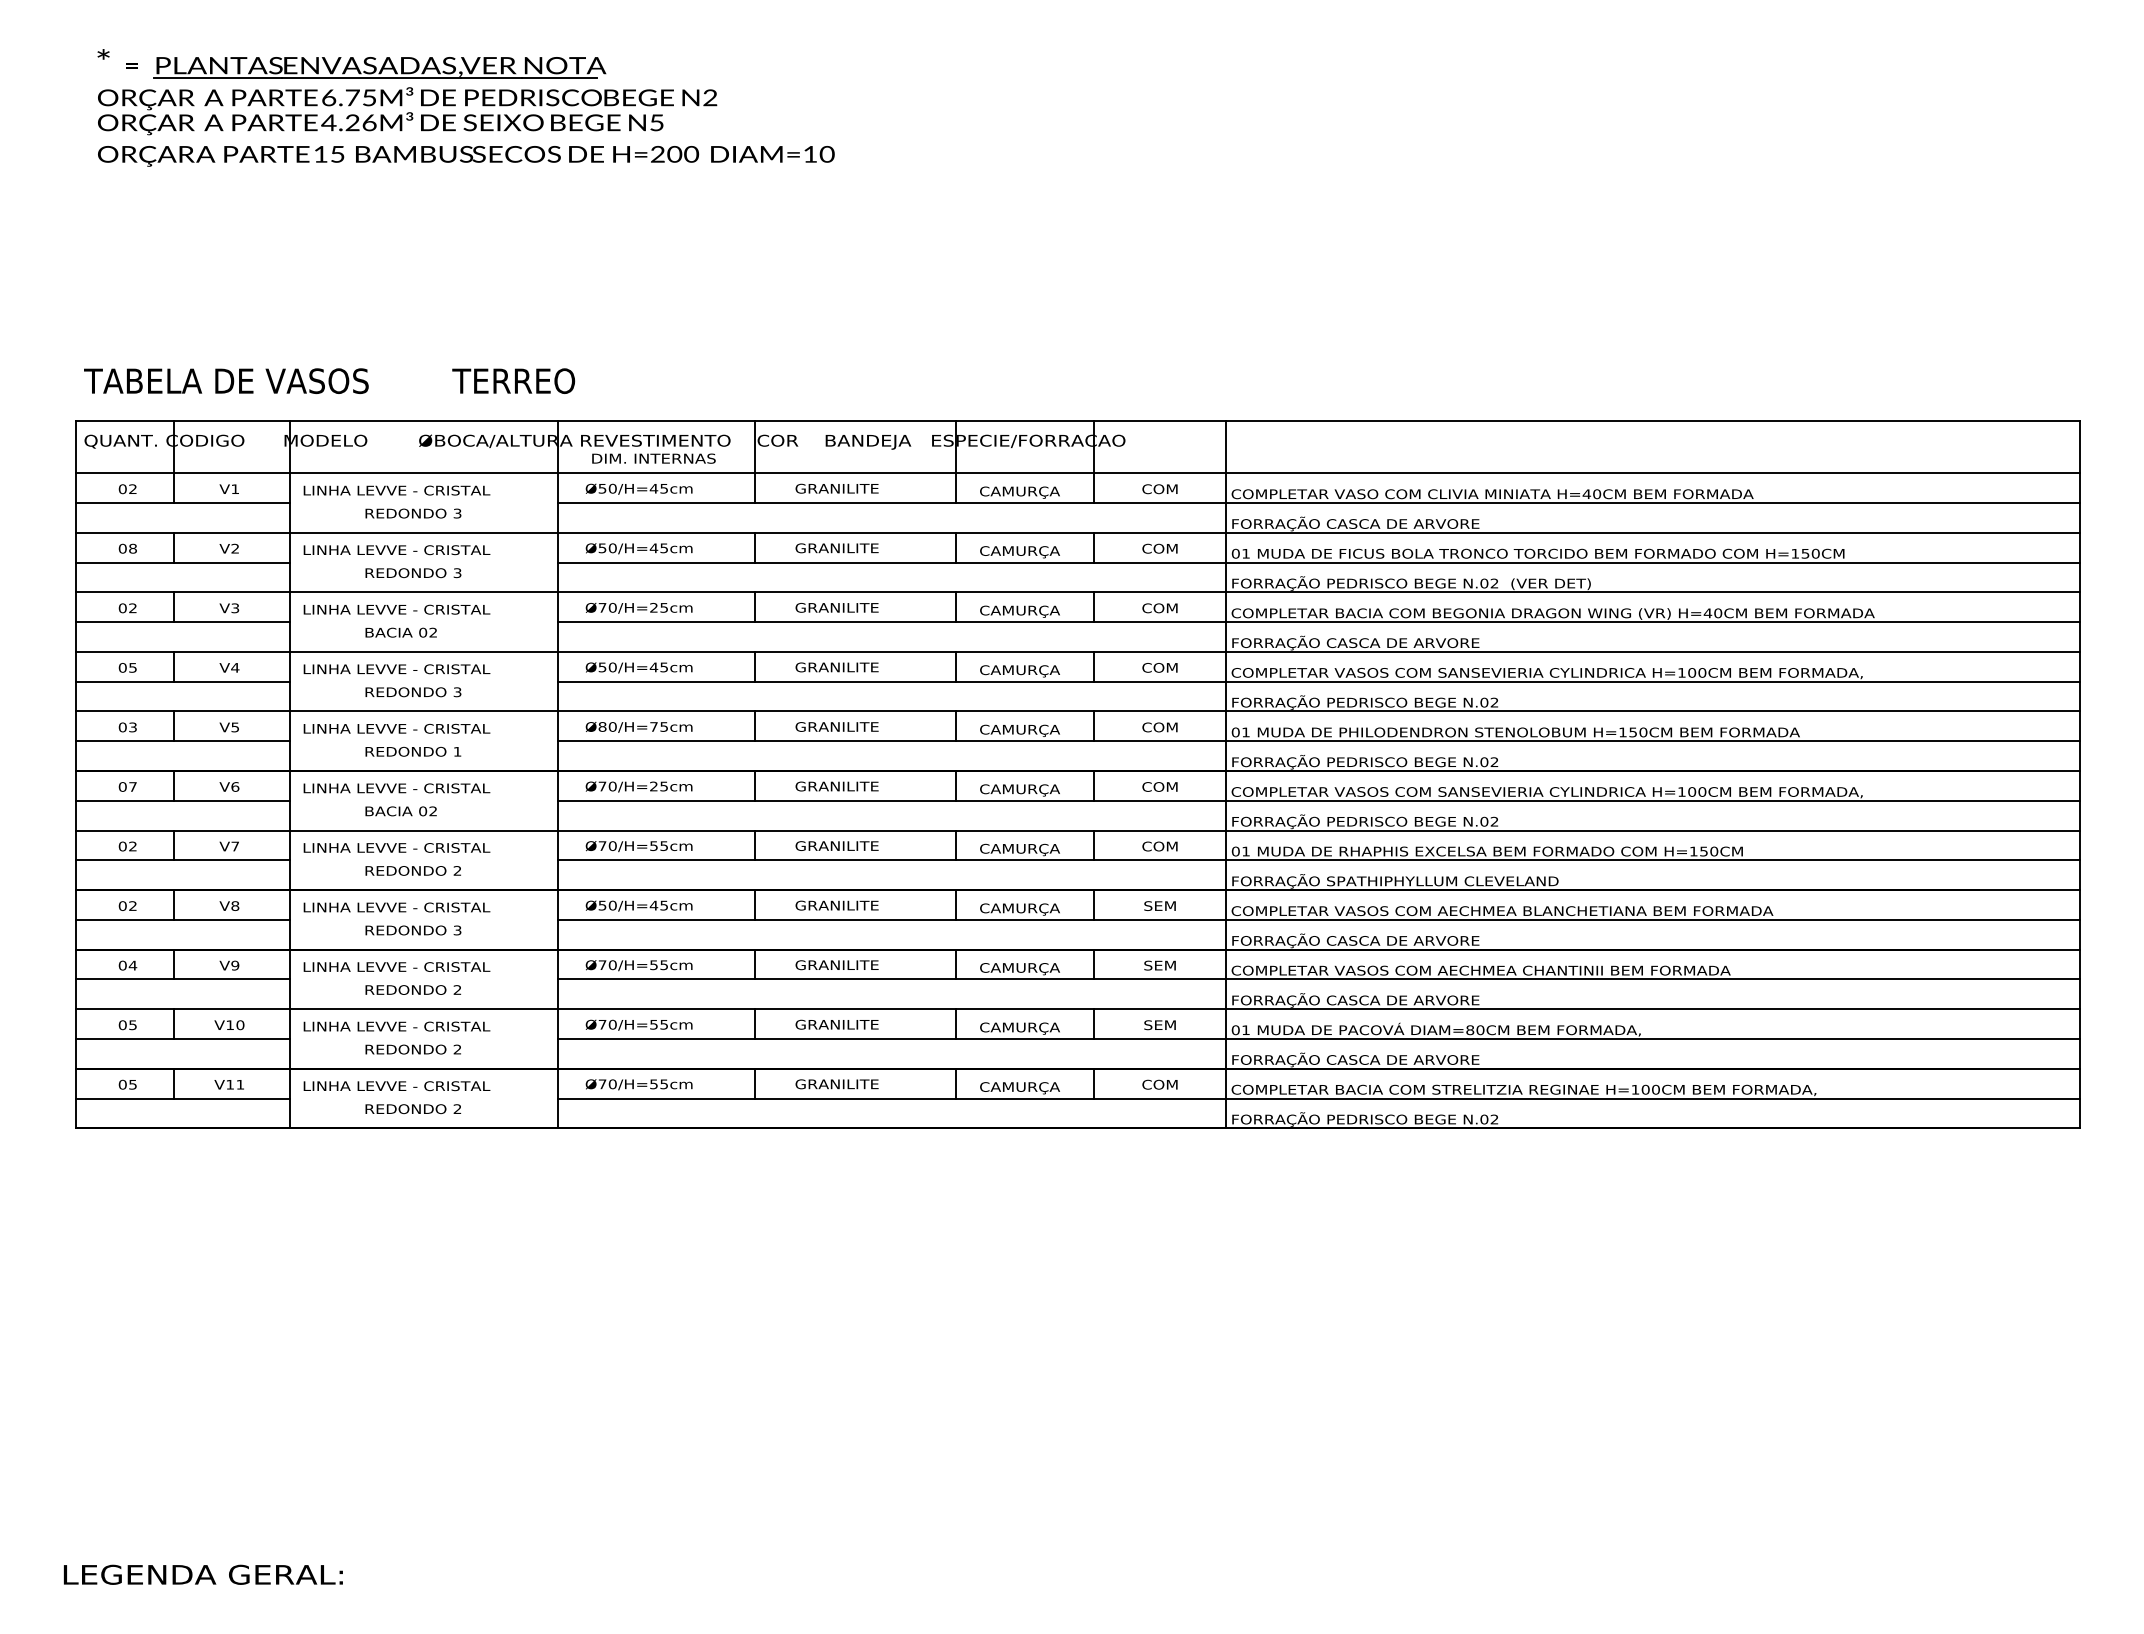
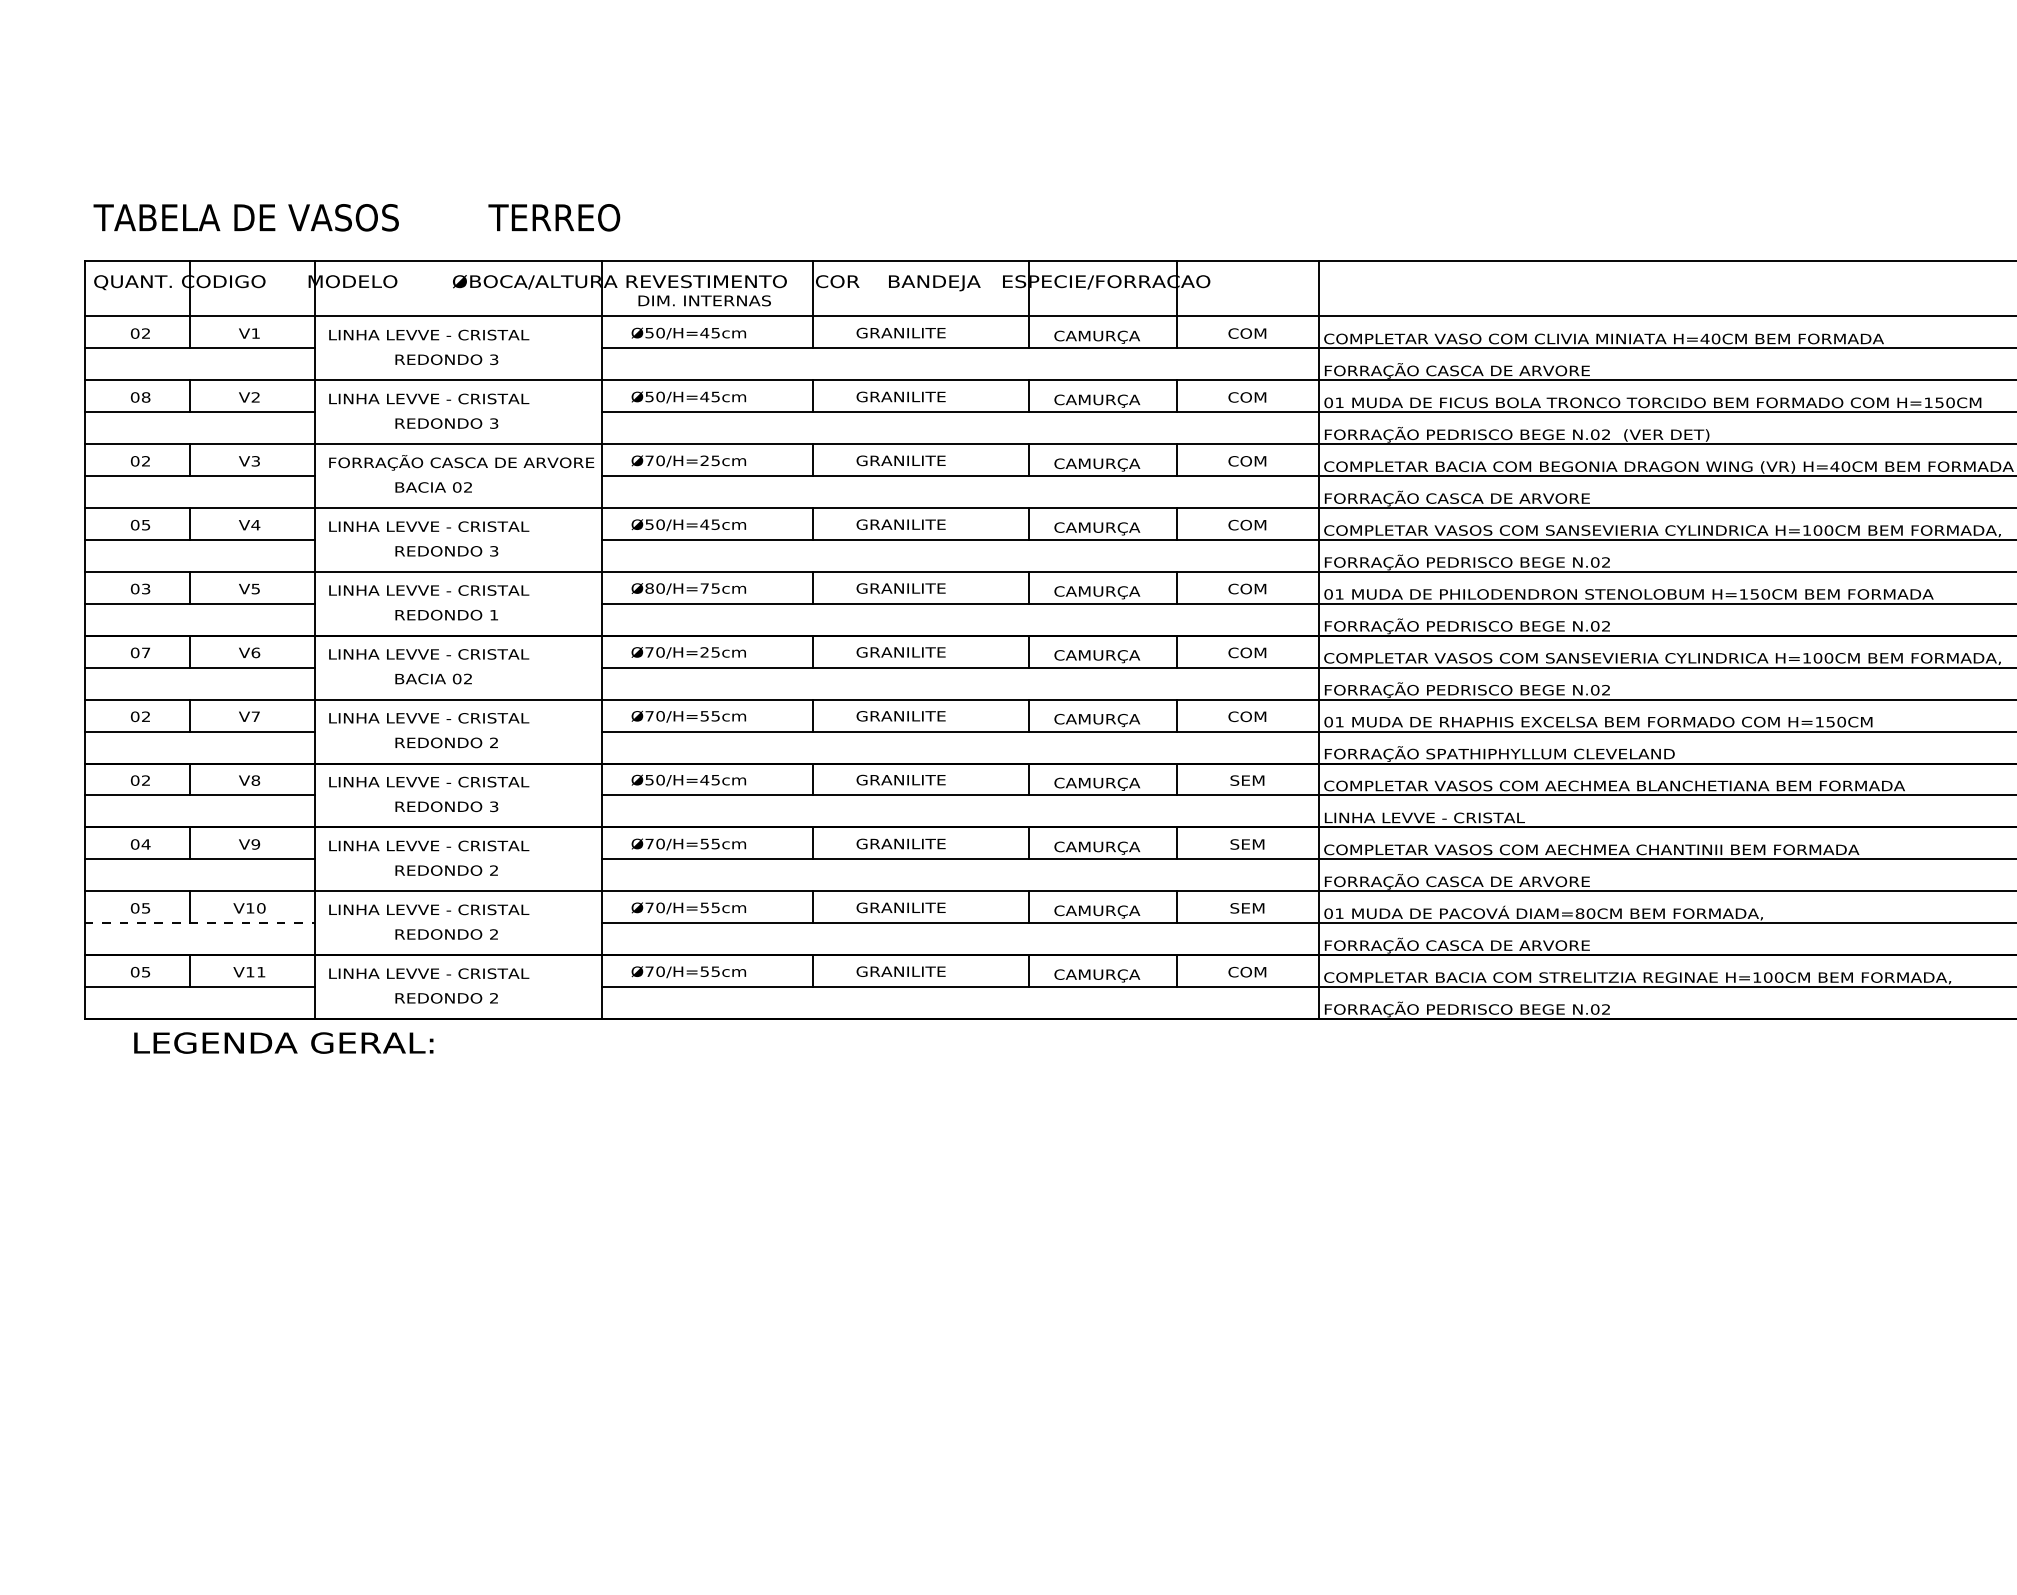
text: (427, 609) -> (461, 462), LINHA LEVVE - CRISTAL -> FORRAÇÃO CASCA DE ARVORE
text: (1356, 940) -> (1458, 817), FORRAÇÃO CASCA DE ARVORE -> LINHA LEVVE - CRISTAL
line: (183, 1039) -> (200, 923), solid -> dashed
text: (203, 1574) -> (283, 1042), moved

